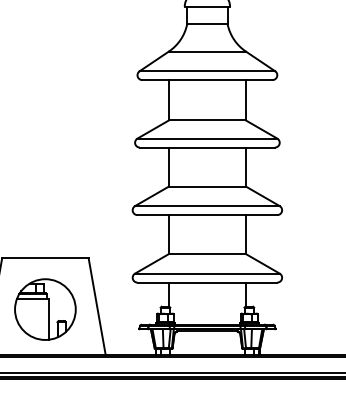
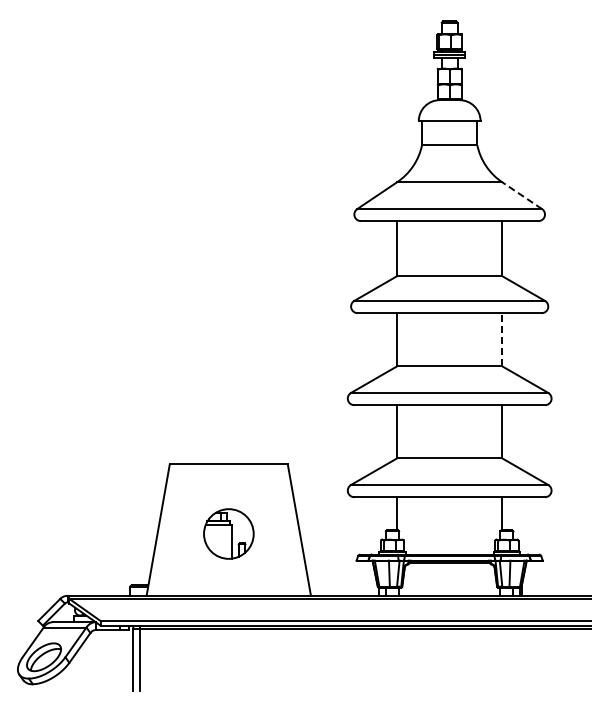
line: (260, 61) -> (521, 195), solid -> dashed
line: (246, 166) -> (502, 339), solid -> dashed
part: (45, 309) -> (228, 533), size x0.6

